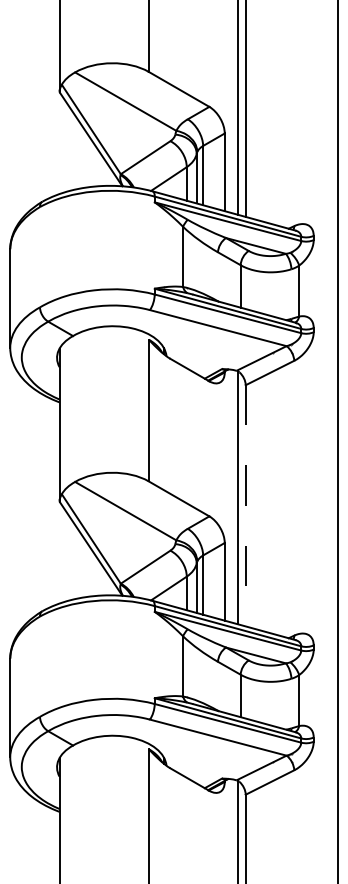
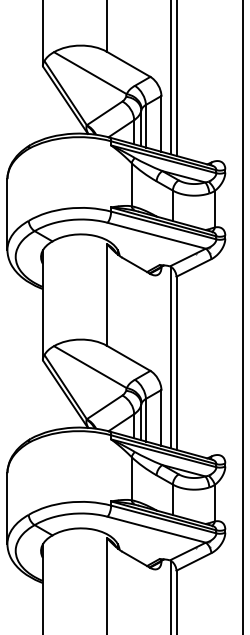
line: (245, 505) -> (176, 363), dashed -> solid

